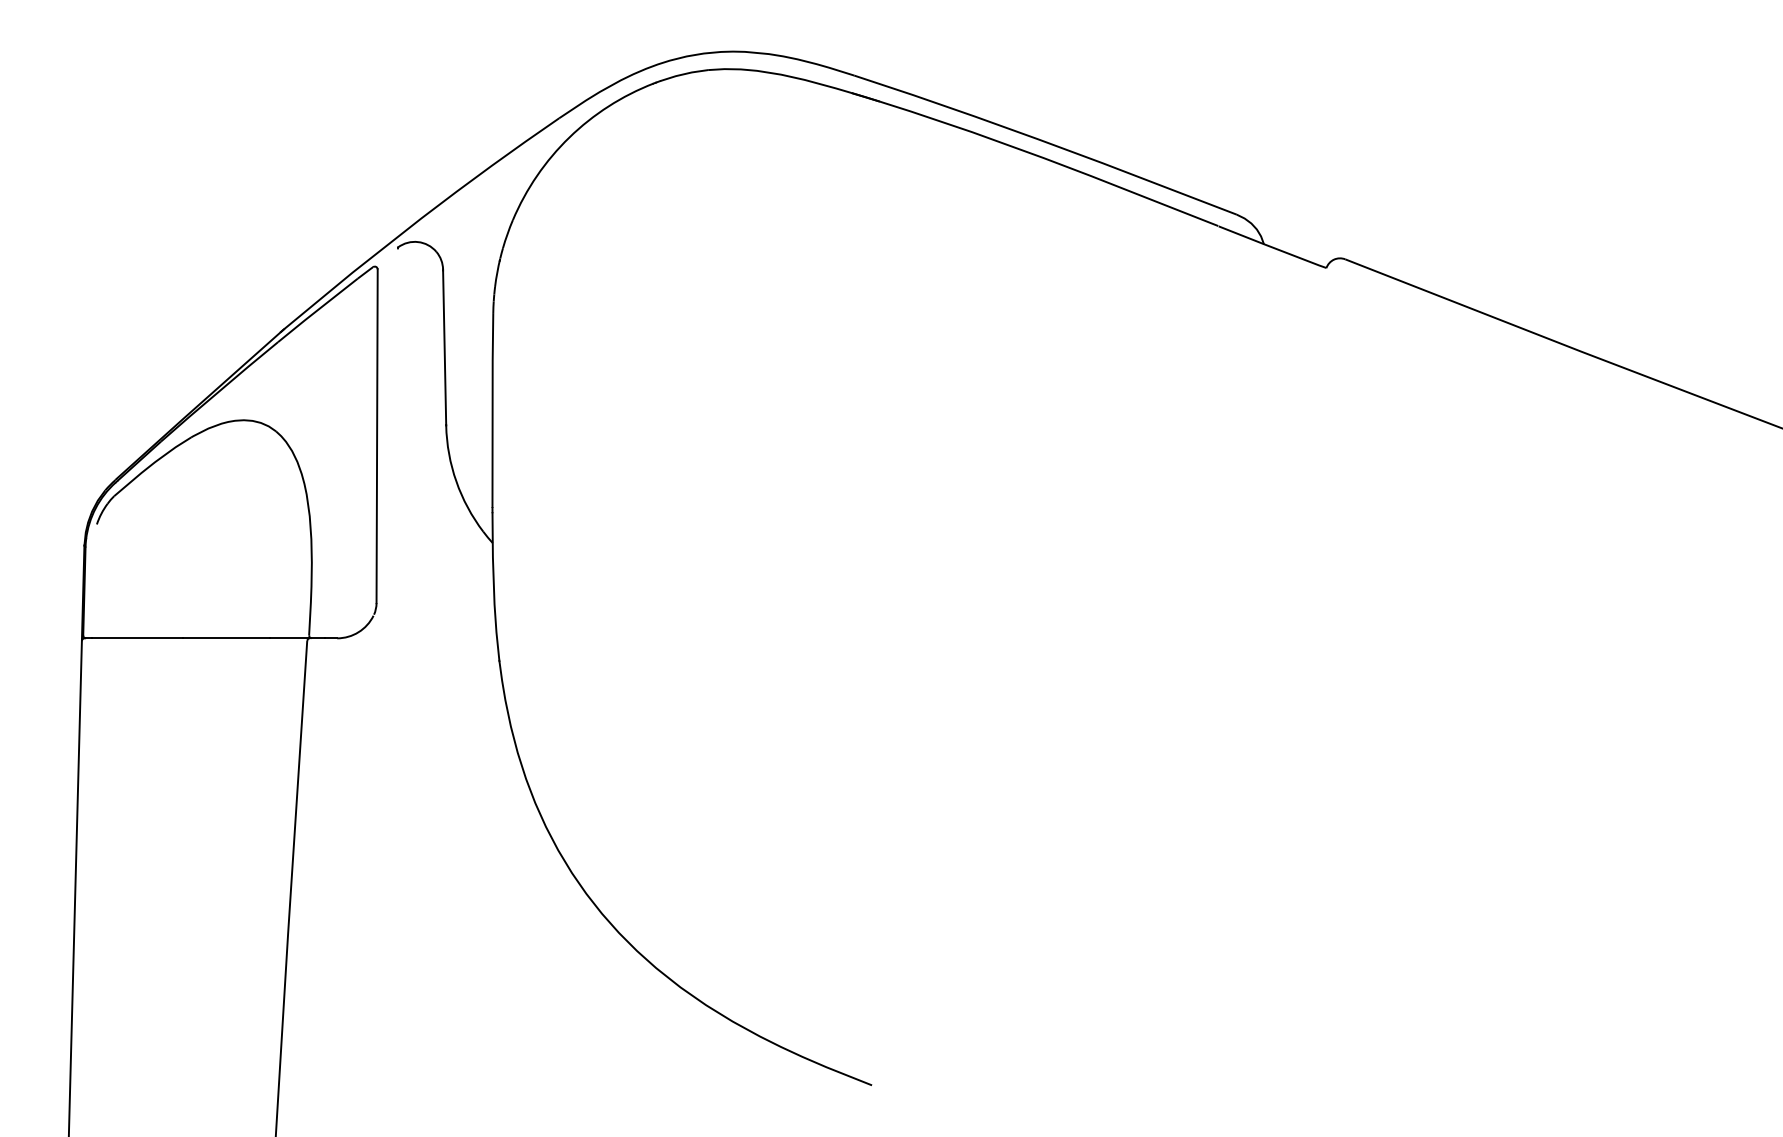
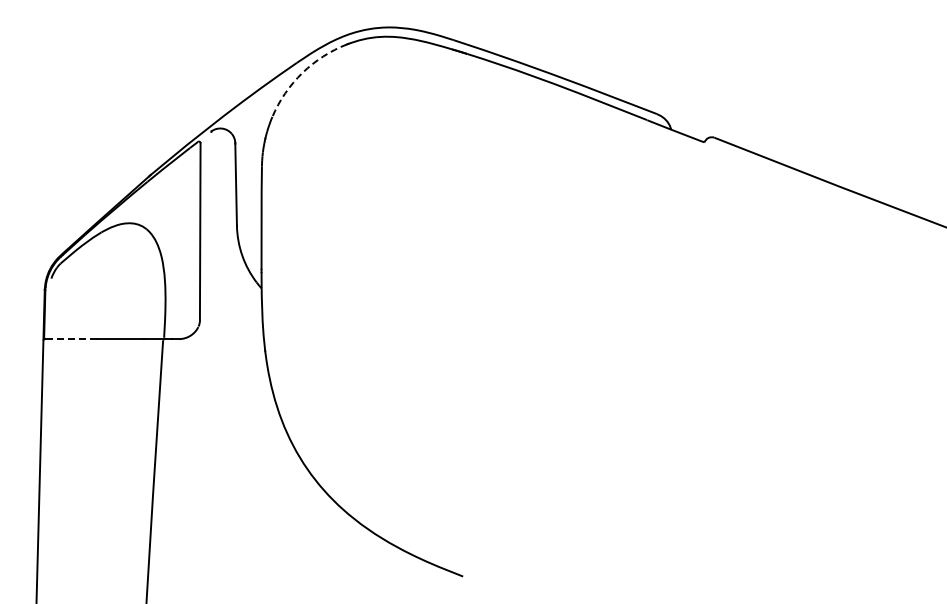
arc: (569, 138) -> (302, 73), solid -> dashed
line: (136, 639) -> (72, 339), solid -> dashed

